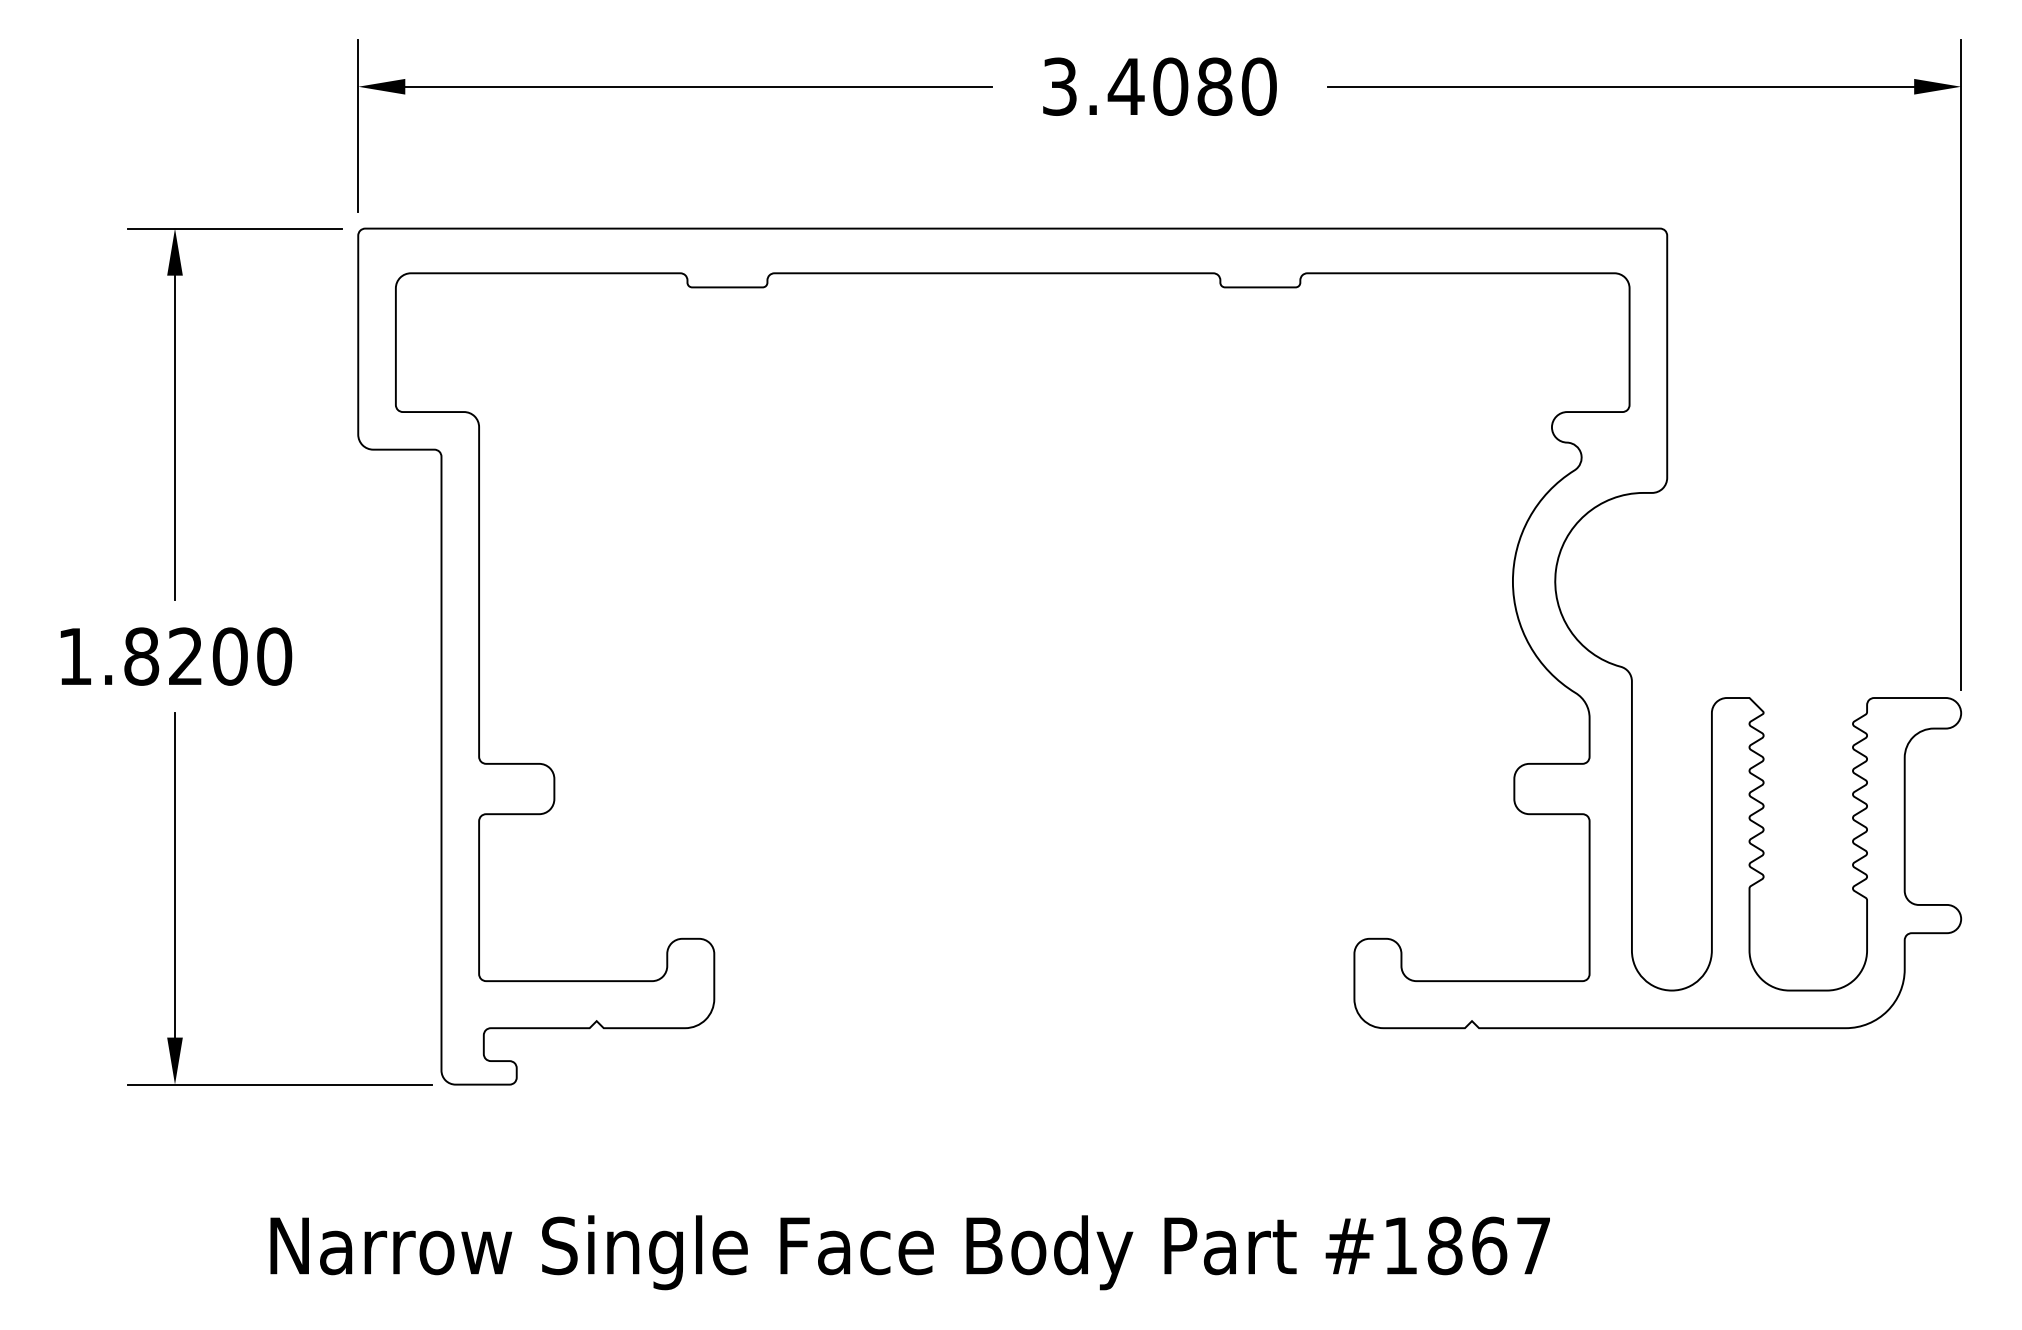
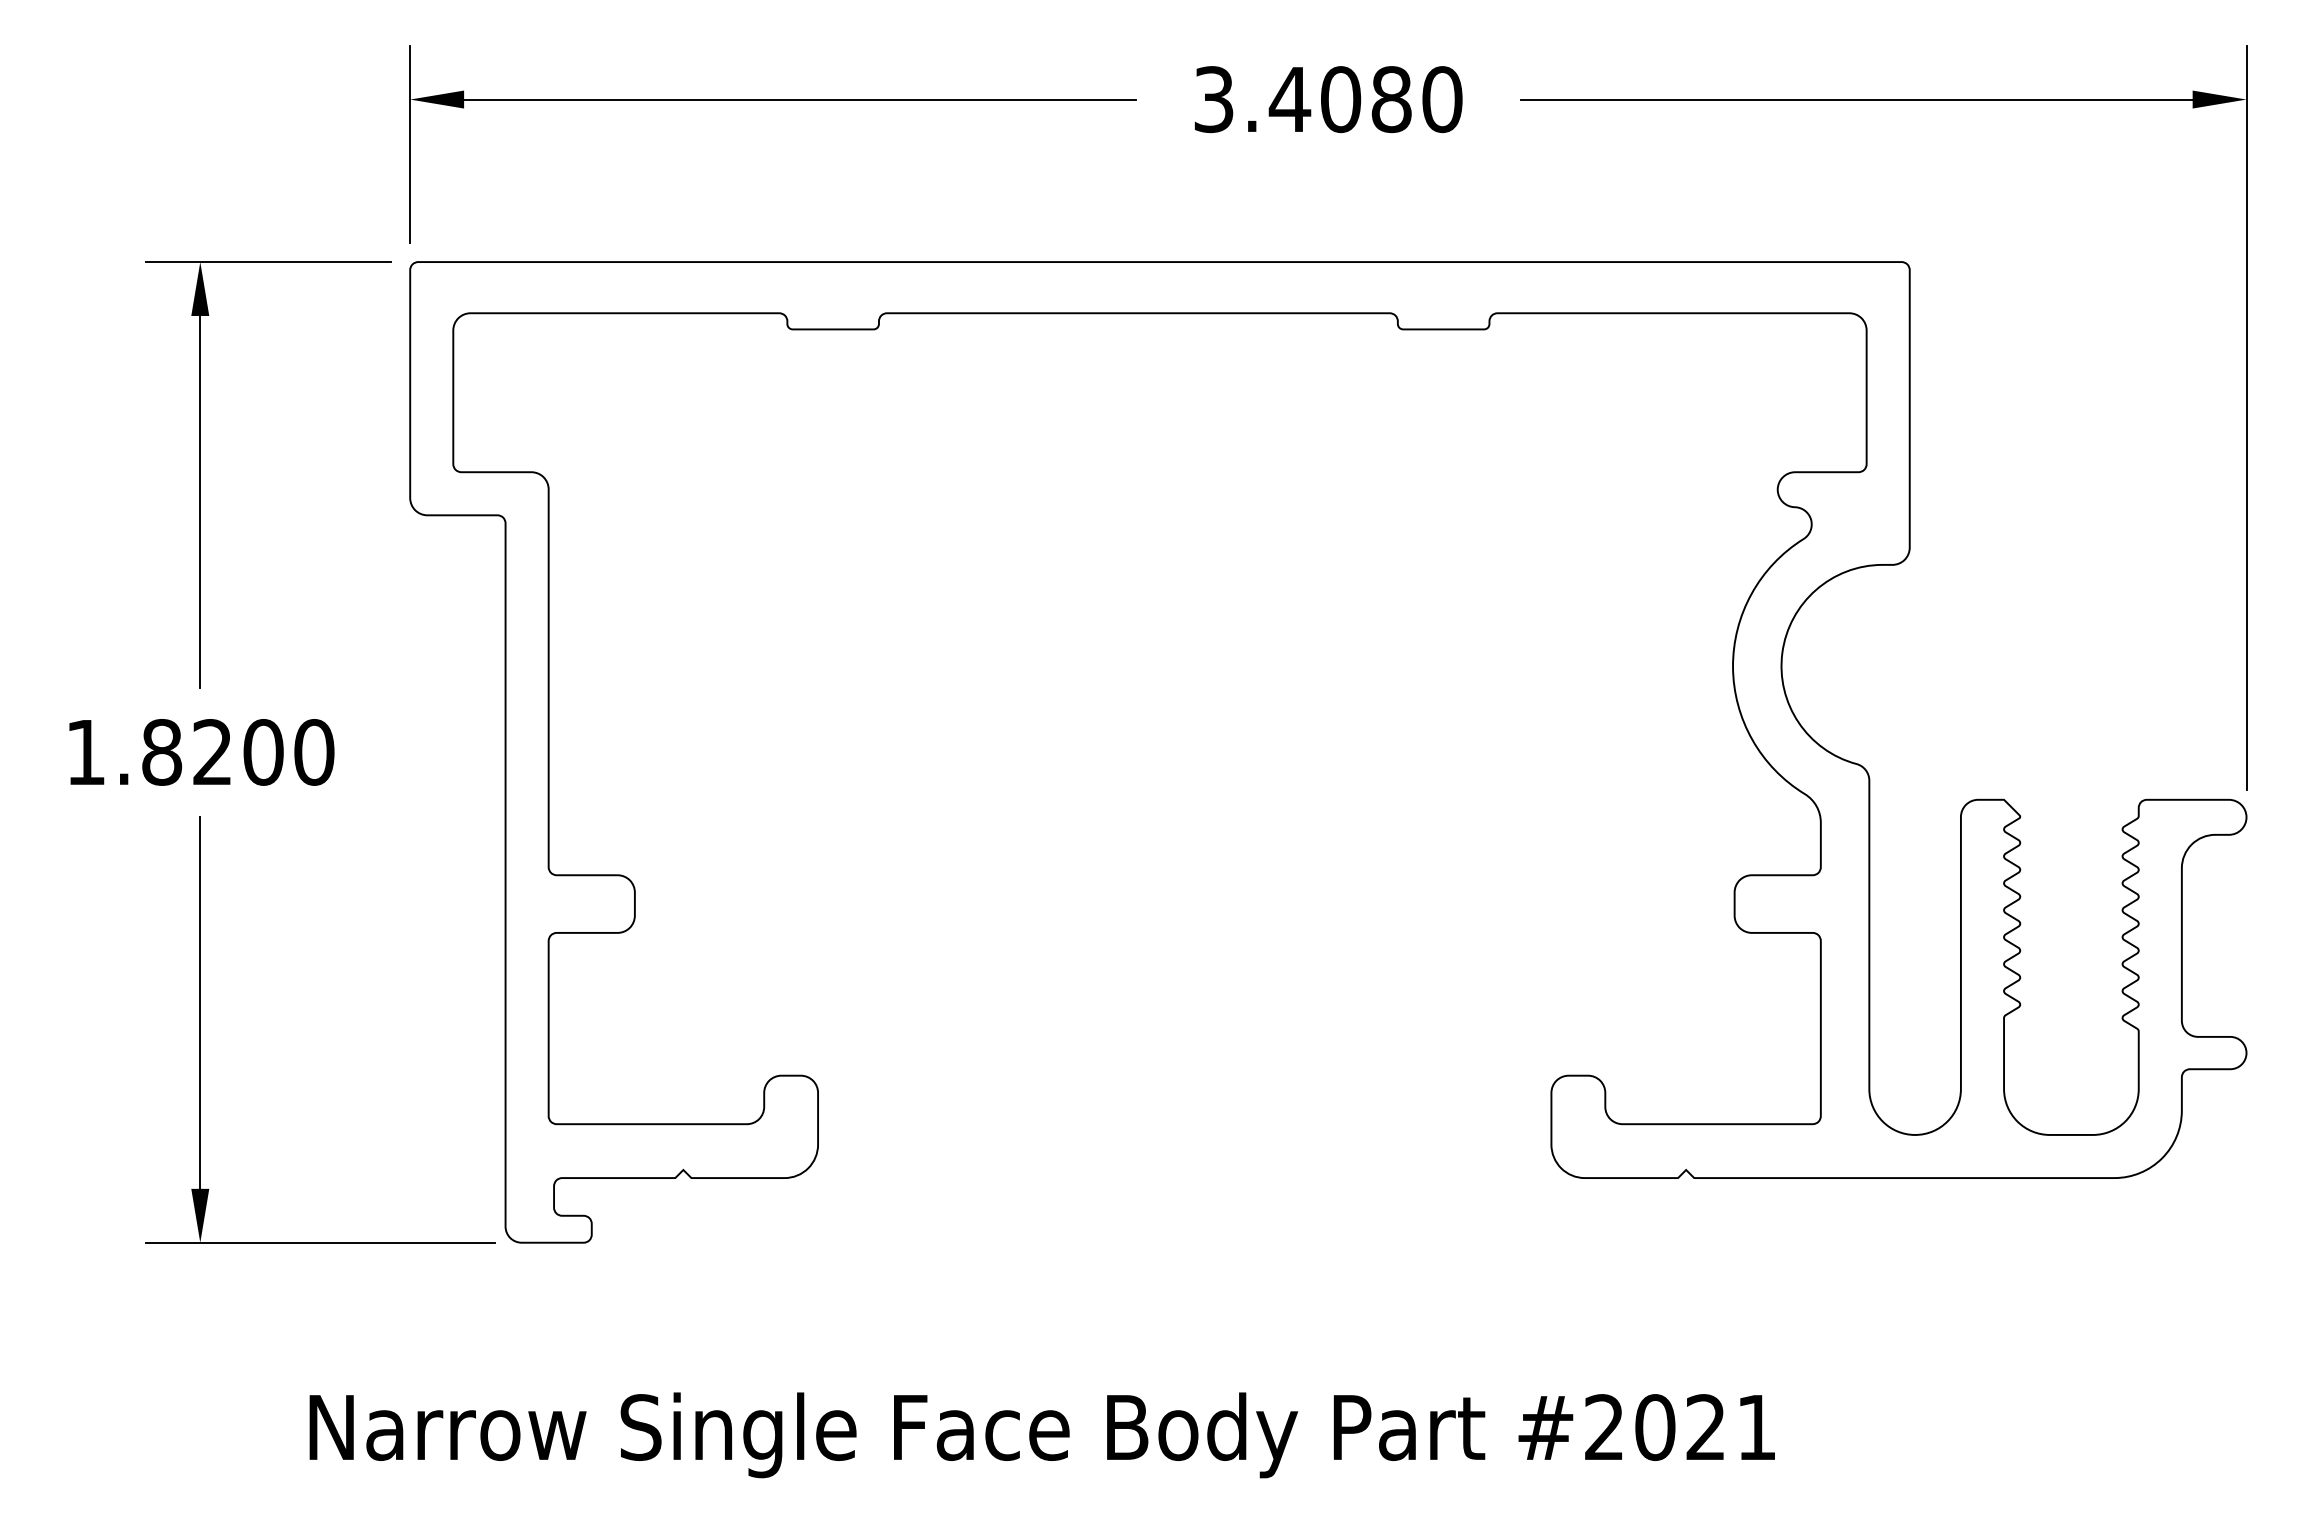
text: (1467, 1245) -> (1680, 1427), #1867 -> #2021

